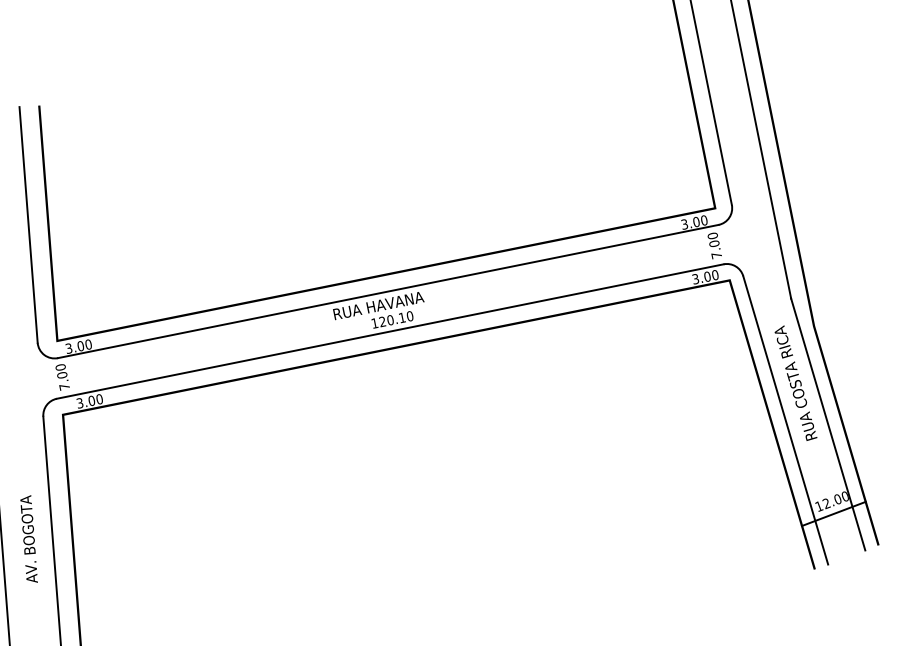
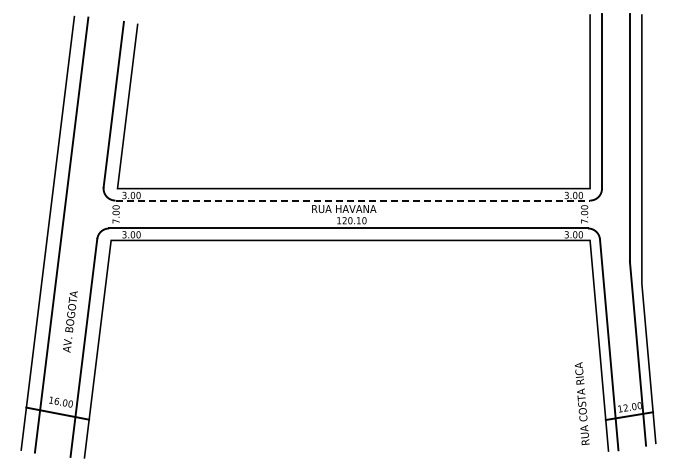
line: (389, 291) -> (353, 200), solid -> dashed
text: (795, 383) -> (582, 403), moved

